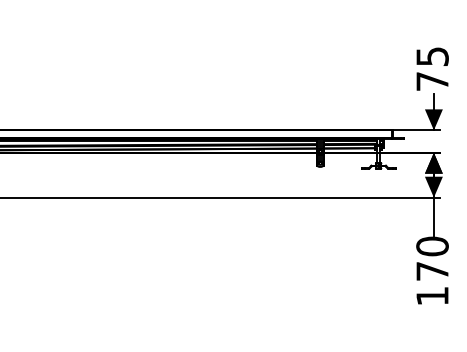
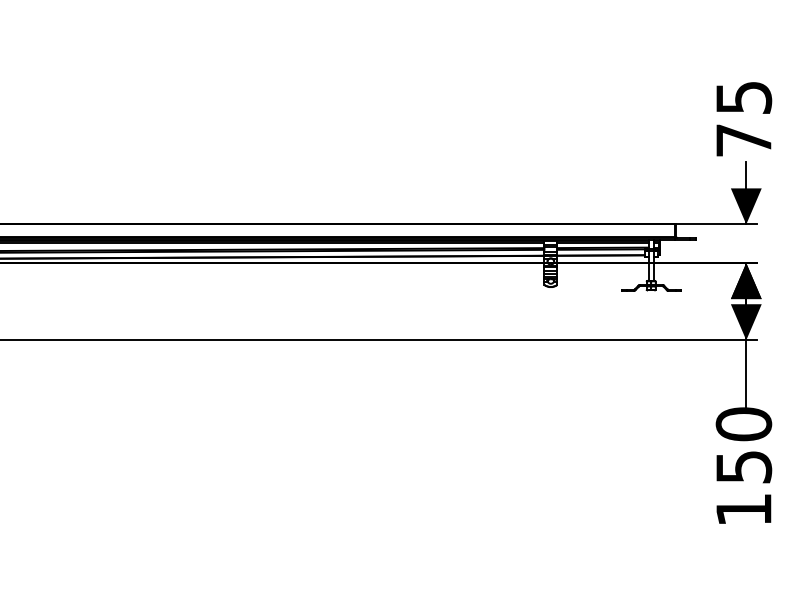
text: (432, 271) -> (743, 467), 170 -> 150

